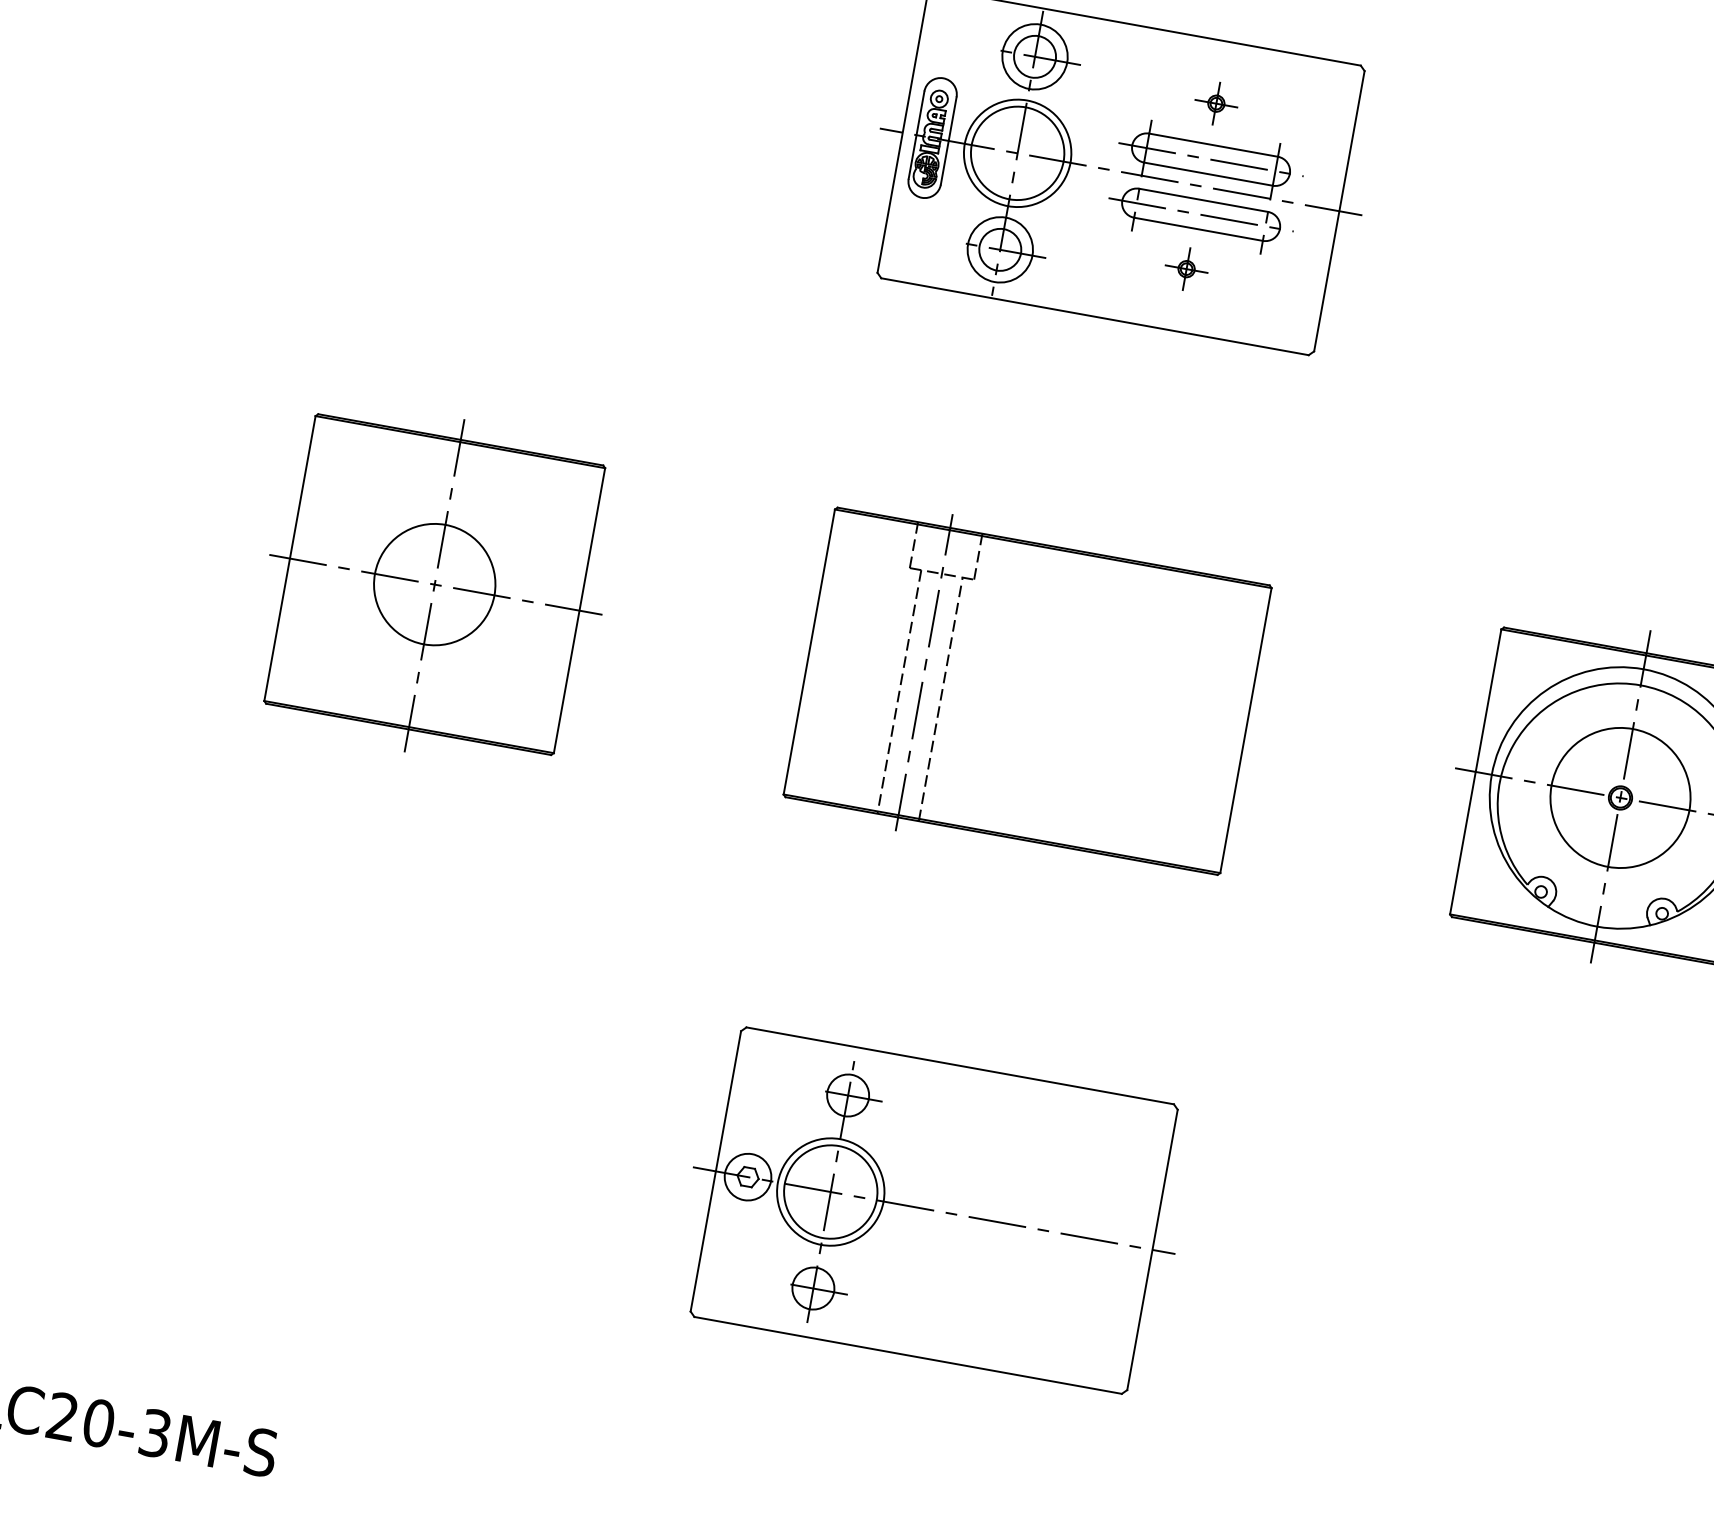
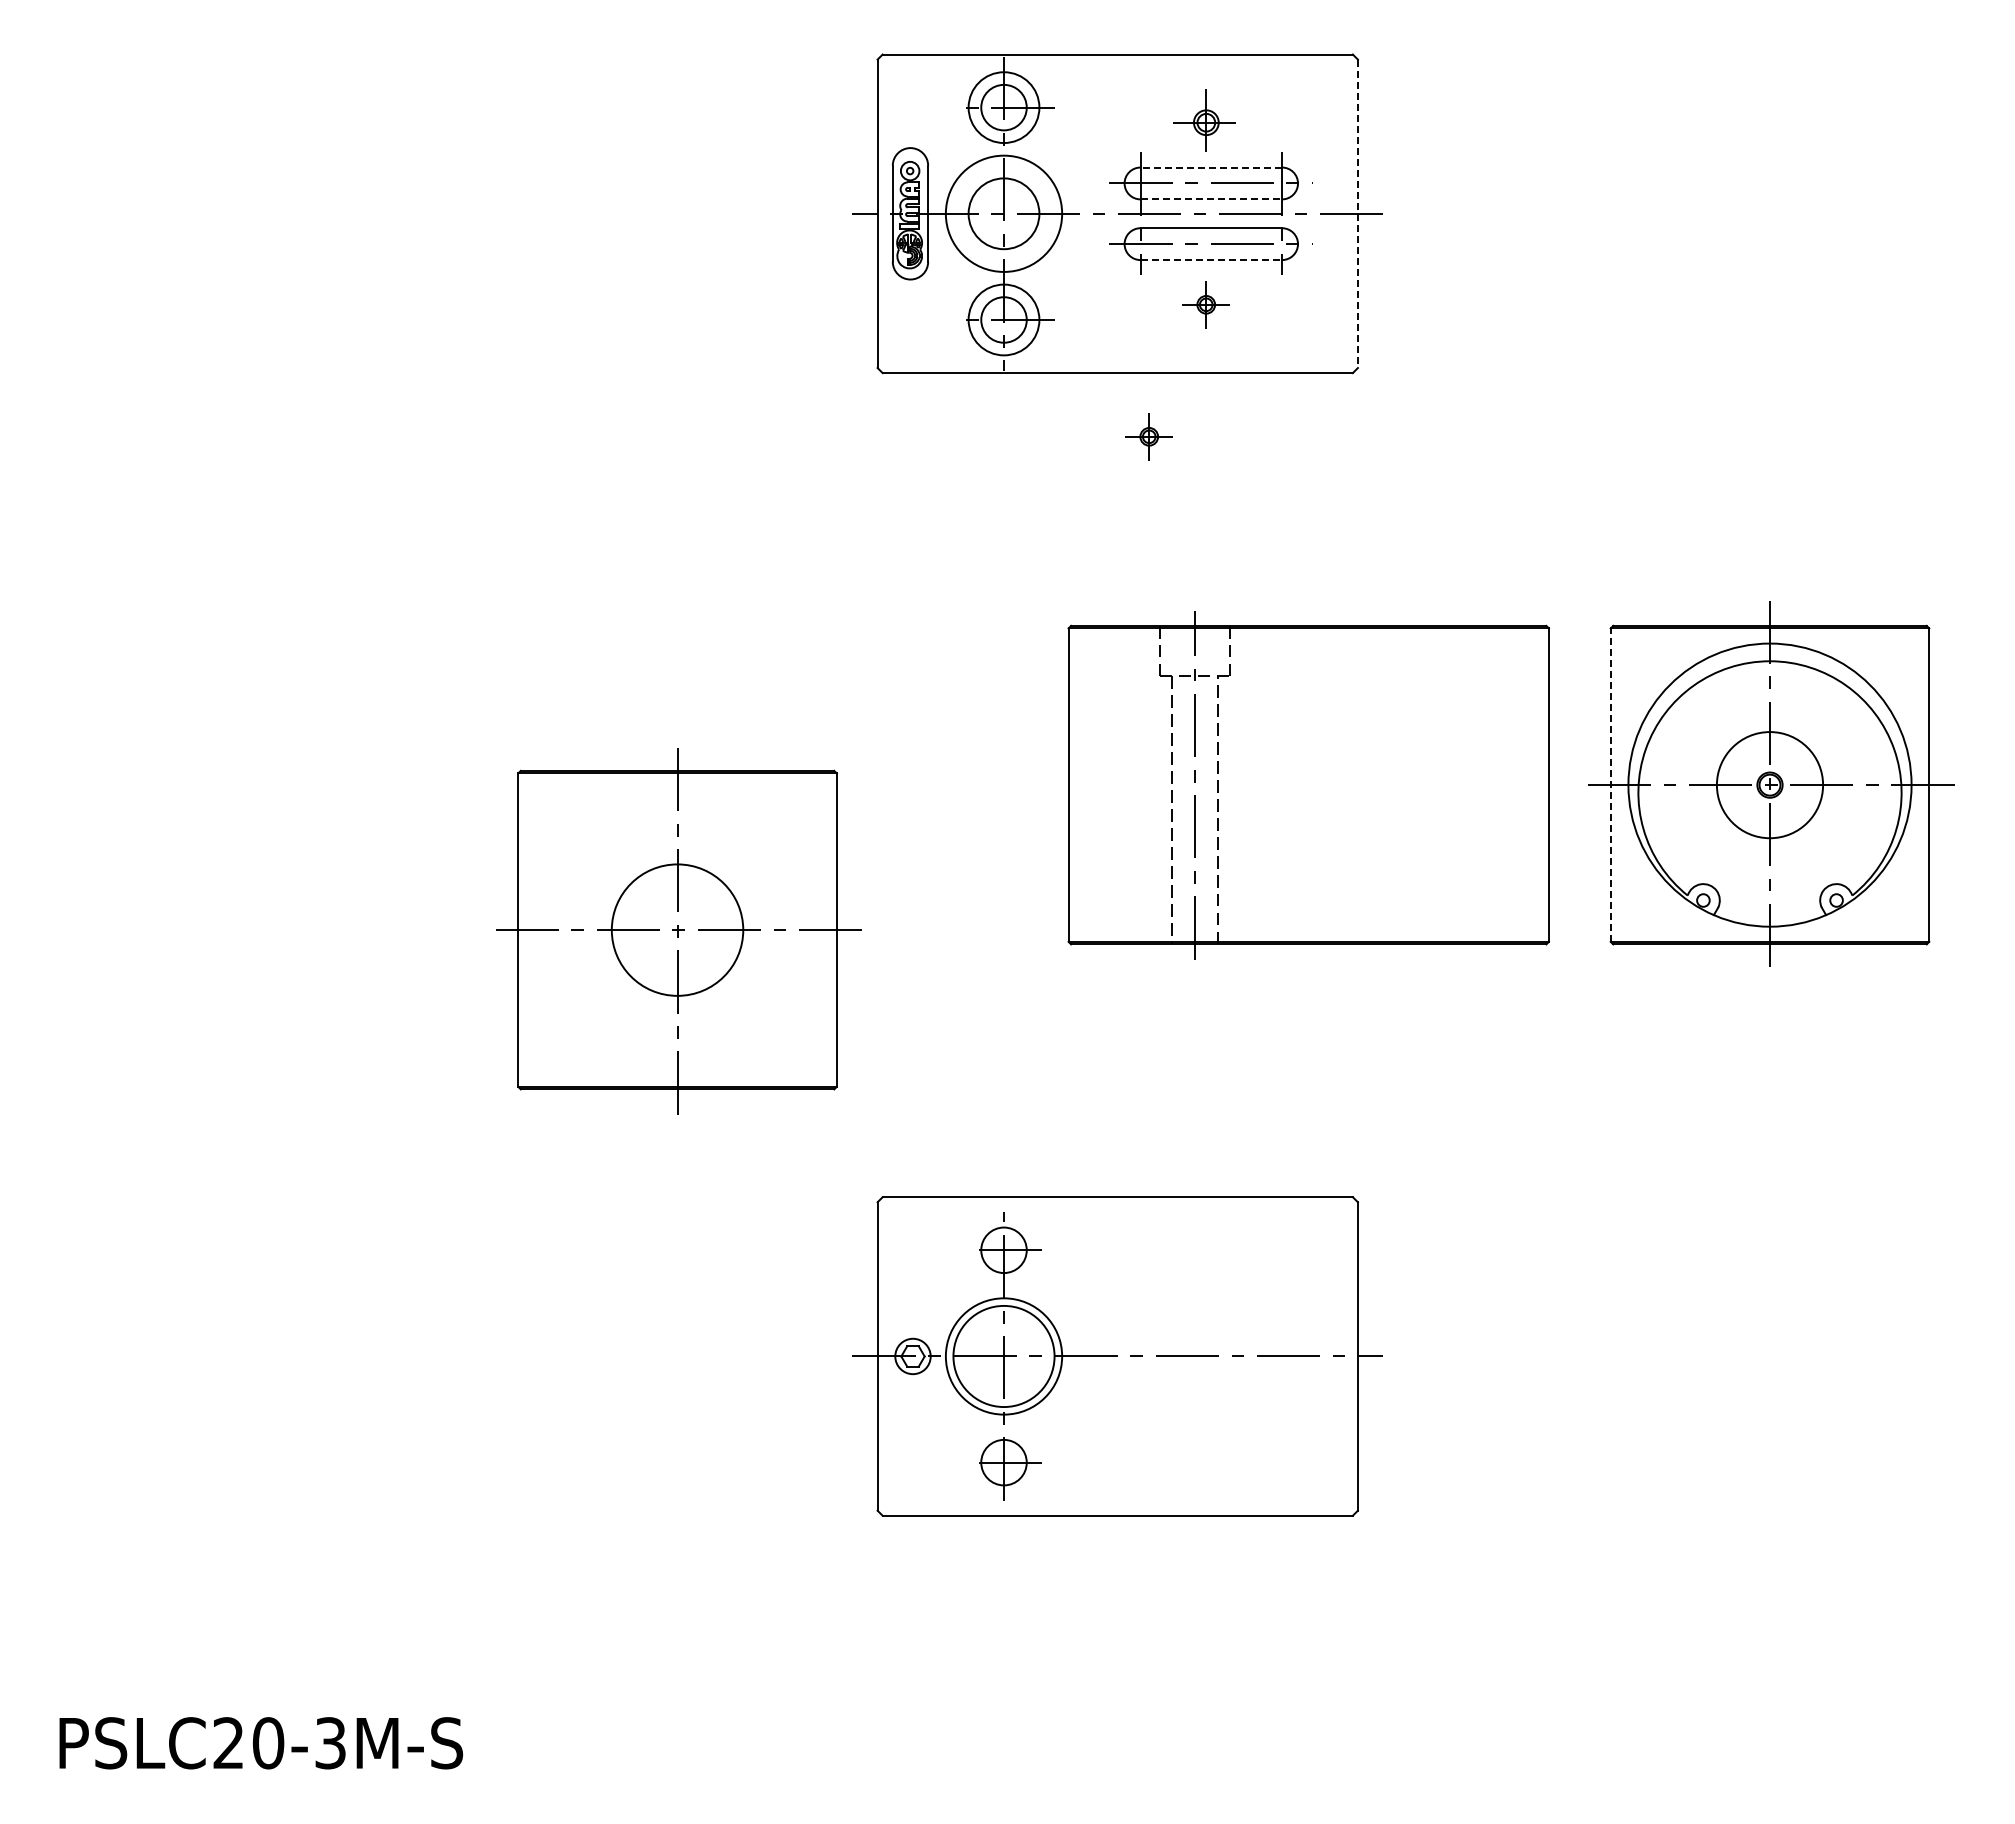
part: (1215, 103) -> (1205, 122), size x1.4
line: (1213, 145) -> (1211, 167), solid -> dashed
circle: (1017, 152) -> (1003, 213), size x0.7
line: (1208, 174) -> (1211, 199), solid -> dashed
line: (1338, 211) -> (1357, 214), solid -> dashed
line: (1198, 229) -> (1211, 260), solid -> dashed
part: (1112, 379) -> (1148, 436), added
part: (435, 586) -> (678, 931), moved
part: (1027, 691) -> (1308, 785), moved
line: (1475, 772) -> (1610, 785), solid -> dashed
circle: (1620, 797) -> (1769, 784), size x0.7
circle: (747, 1177) -> (912, 1356), size x0.7

